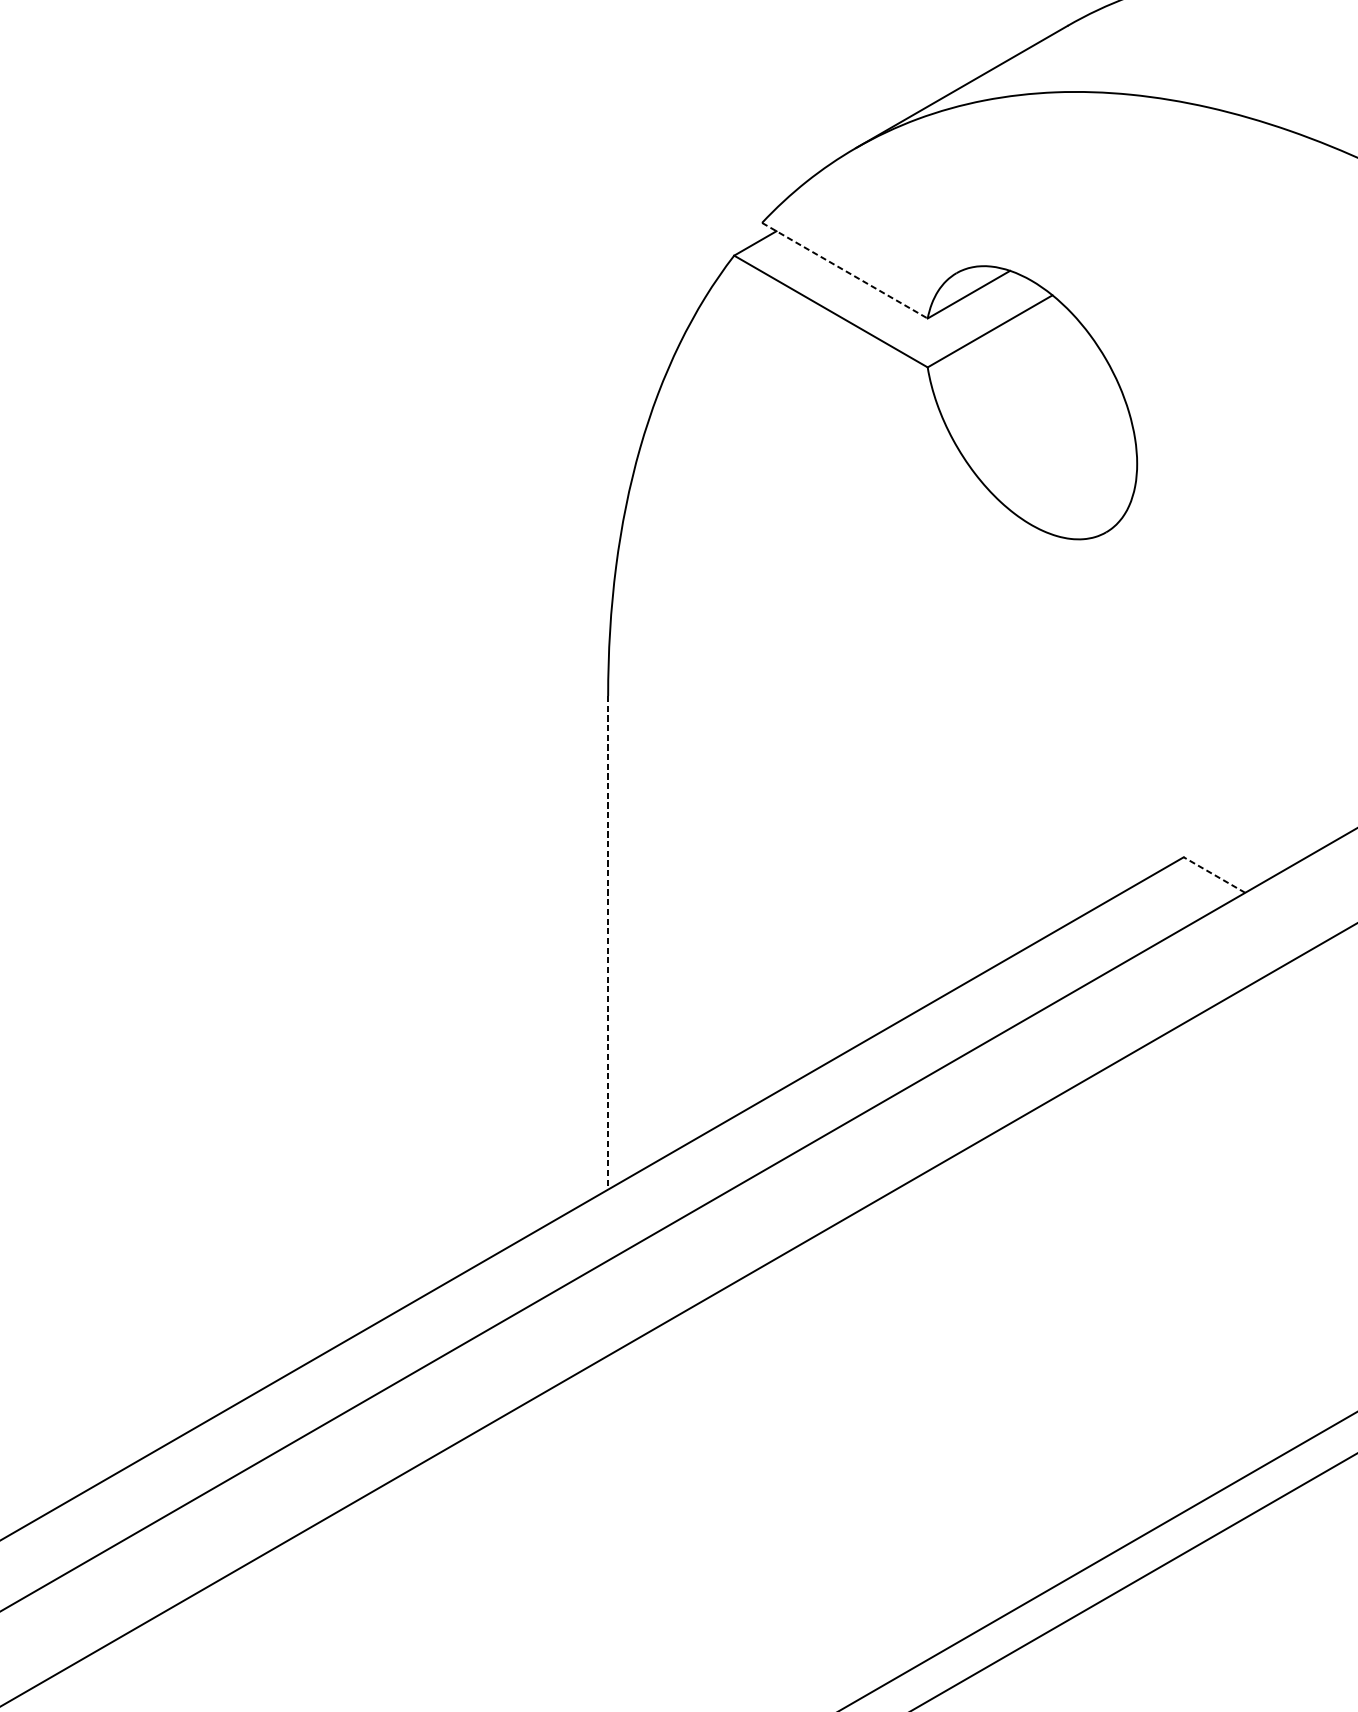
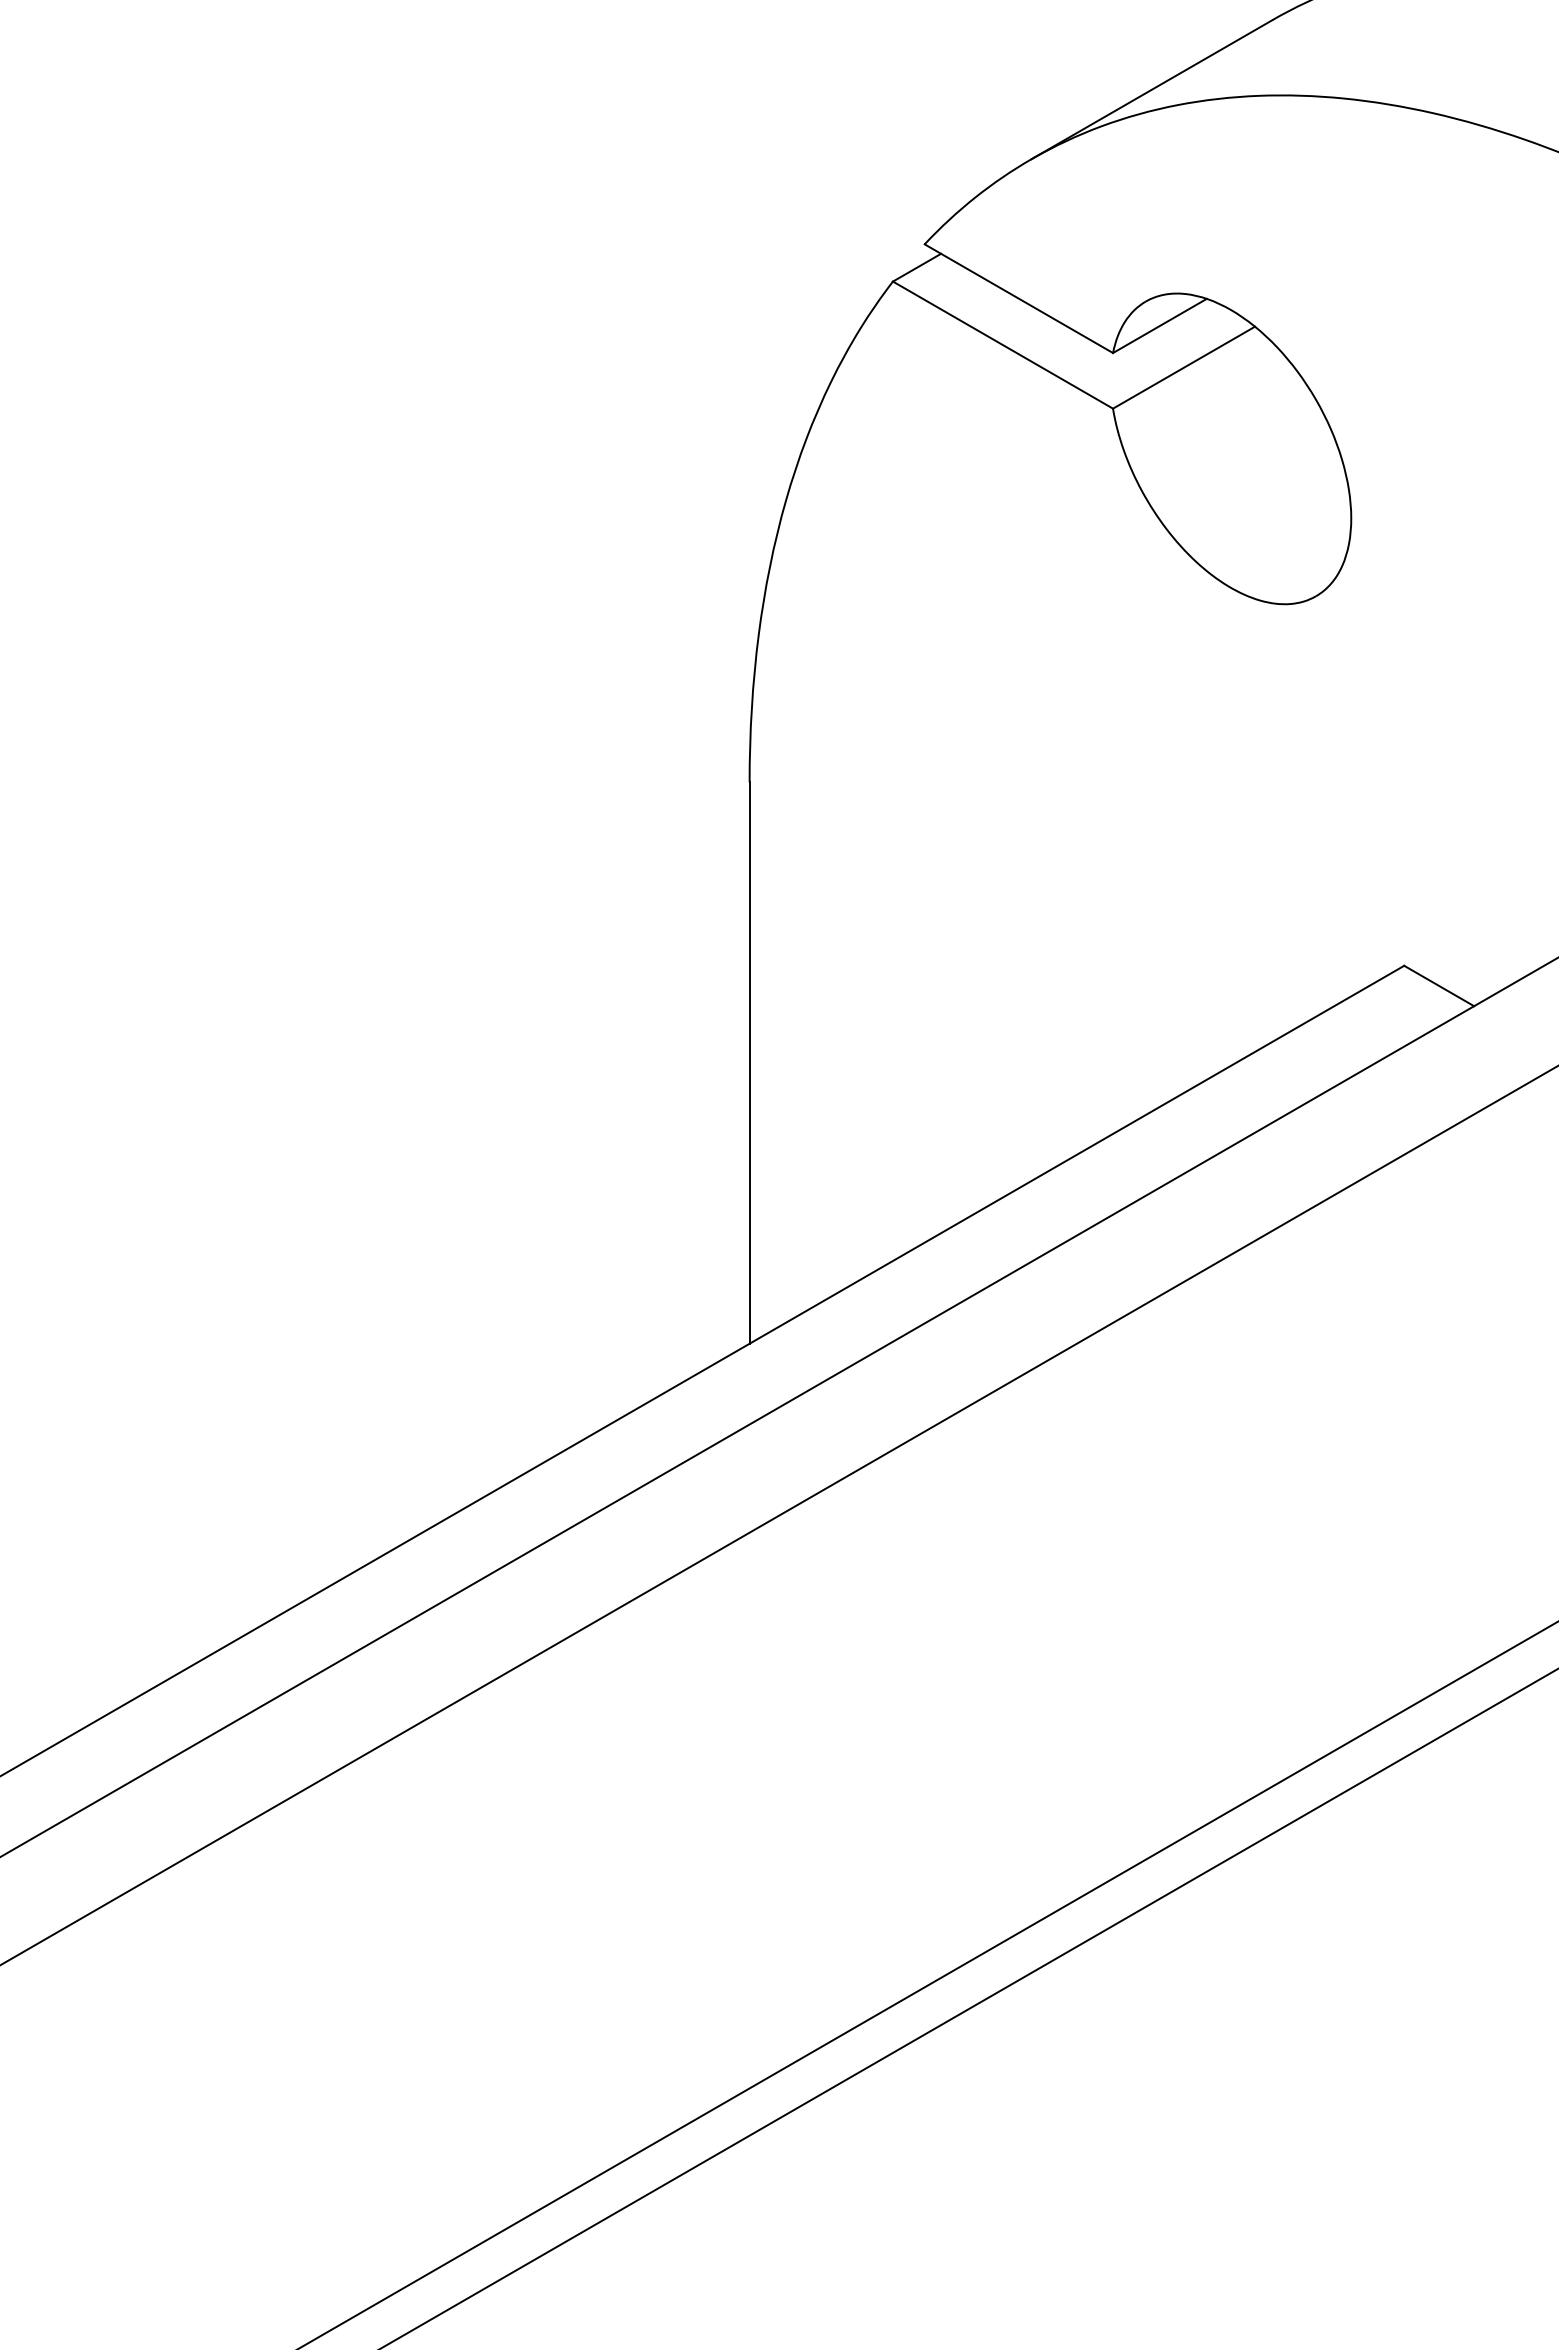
line: (844, 270) -> (1018, 298), dashed -> solid
line: (1213, 874) -> (1438, 985), dashed -> solid
line: (608, 943) -> (749, 1063), dashed -> solid

